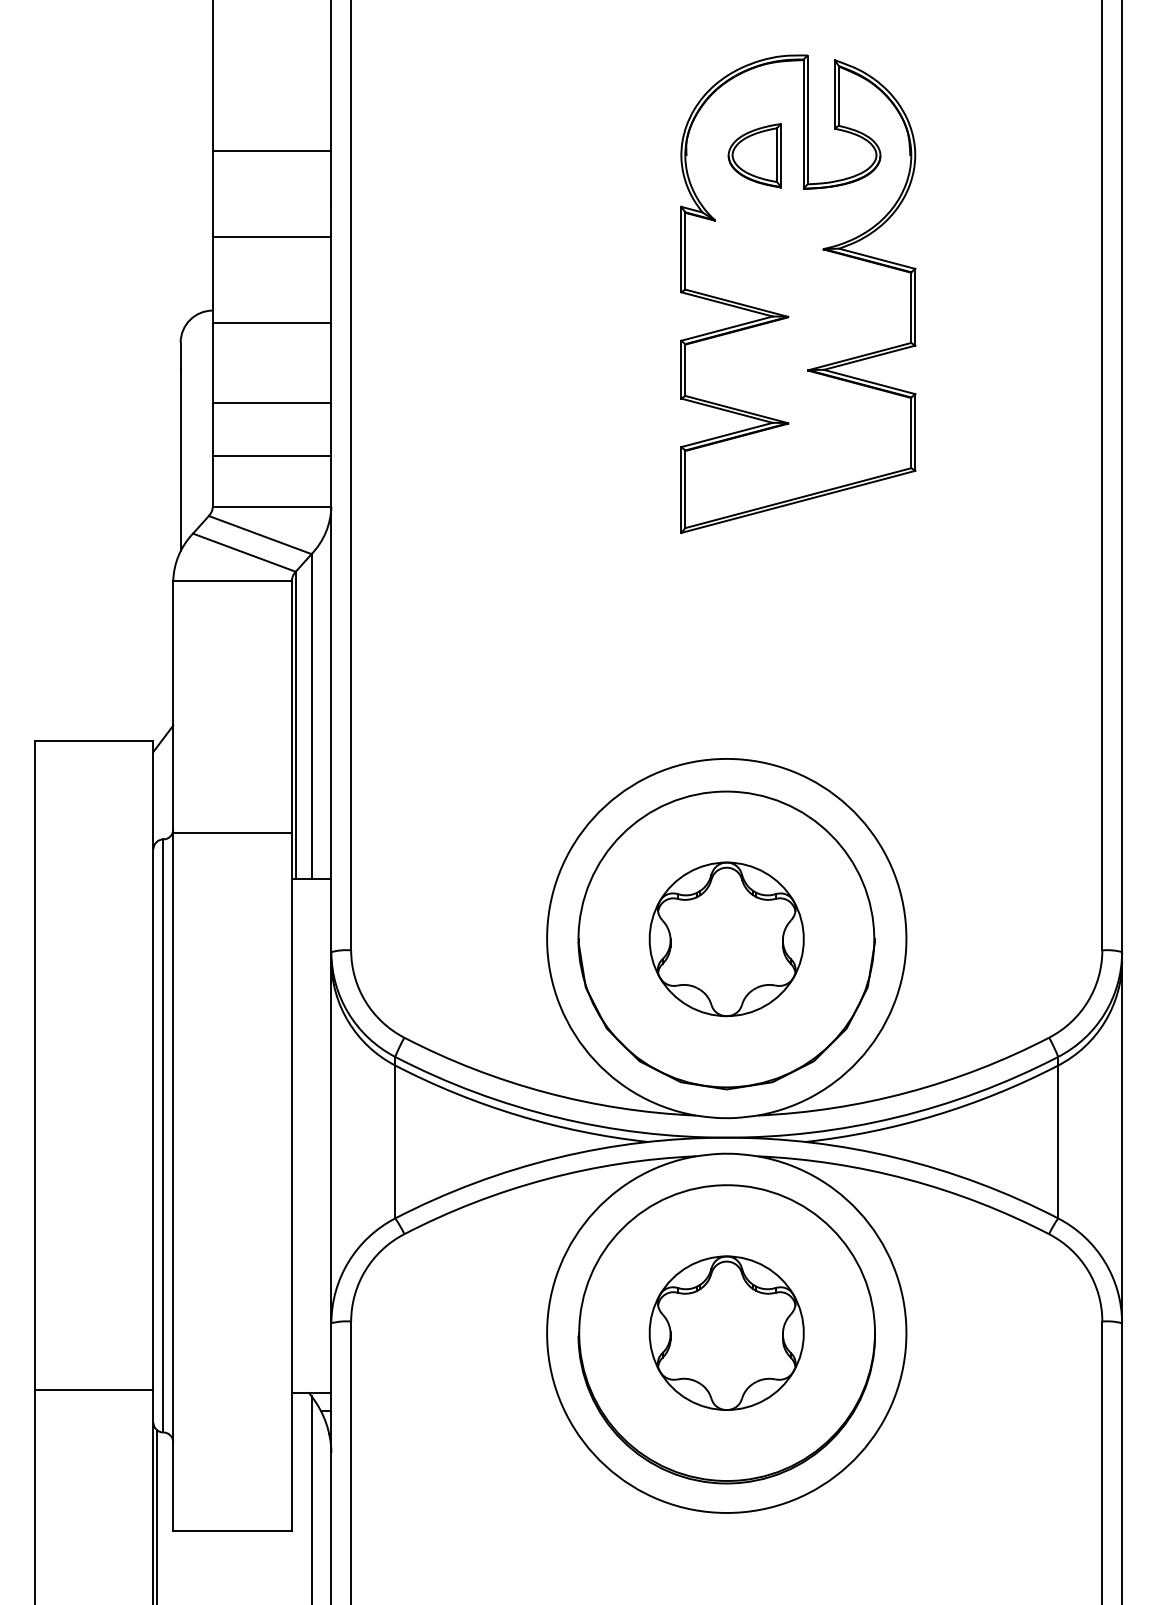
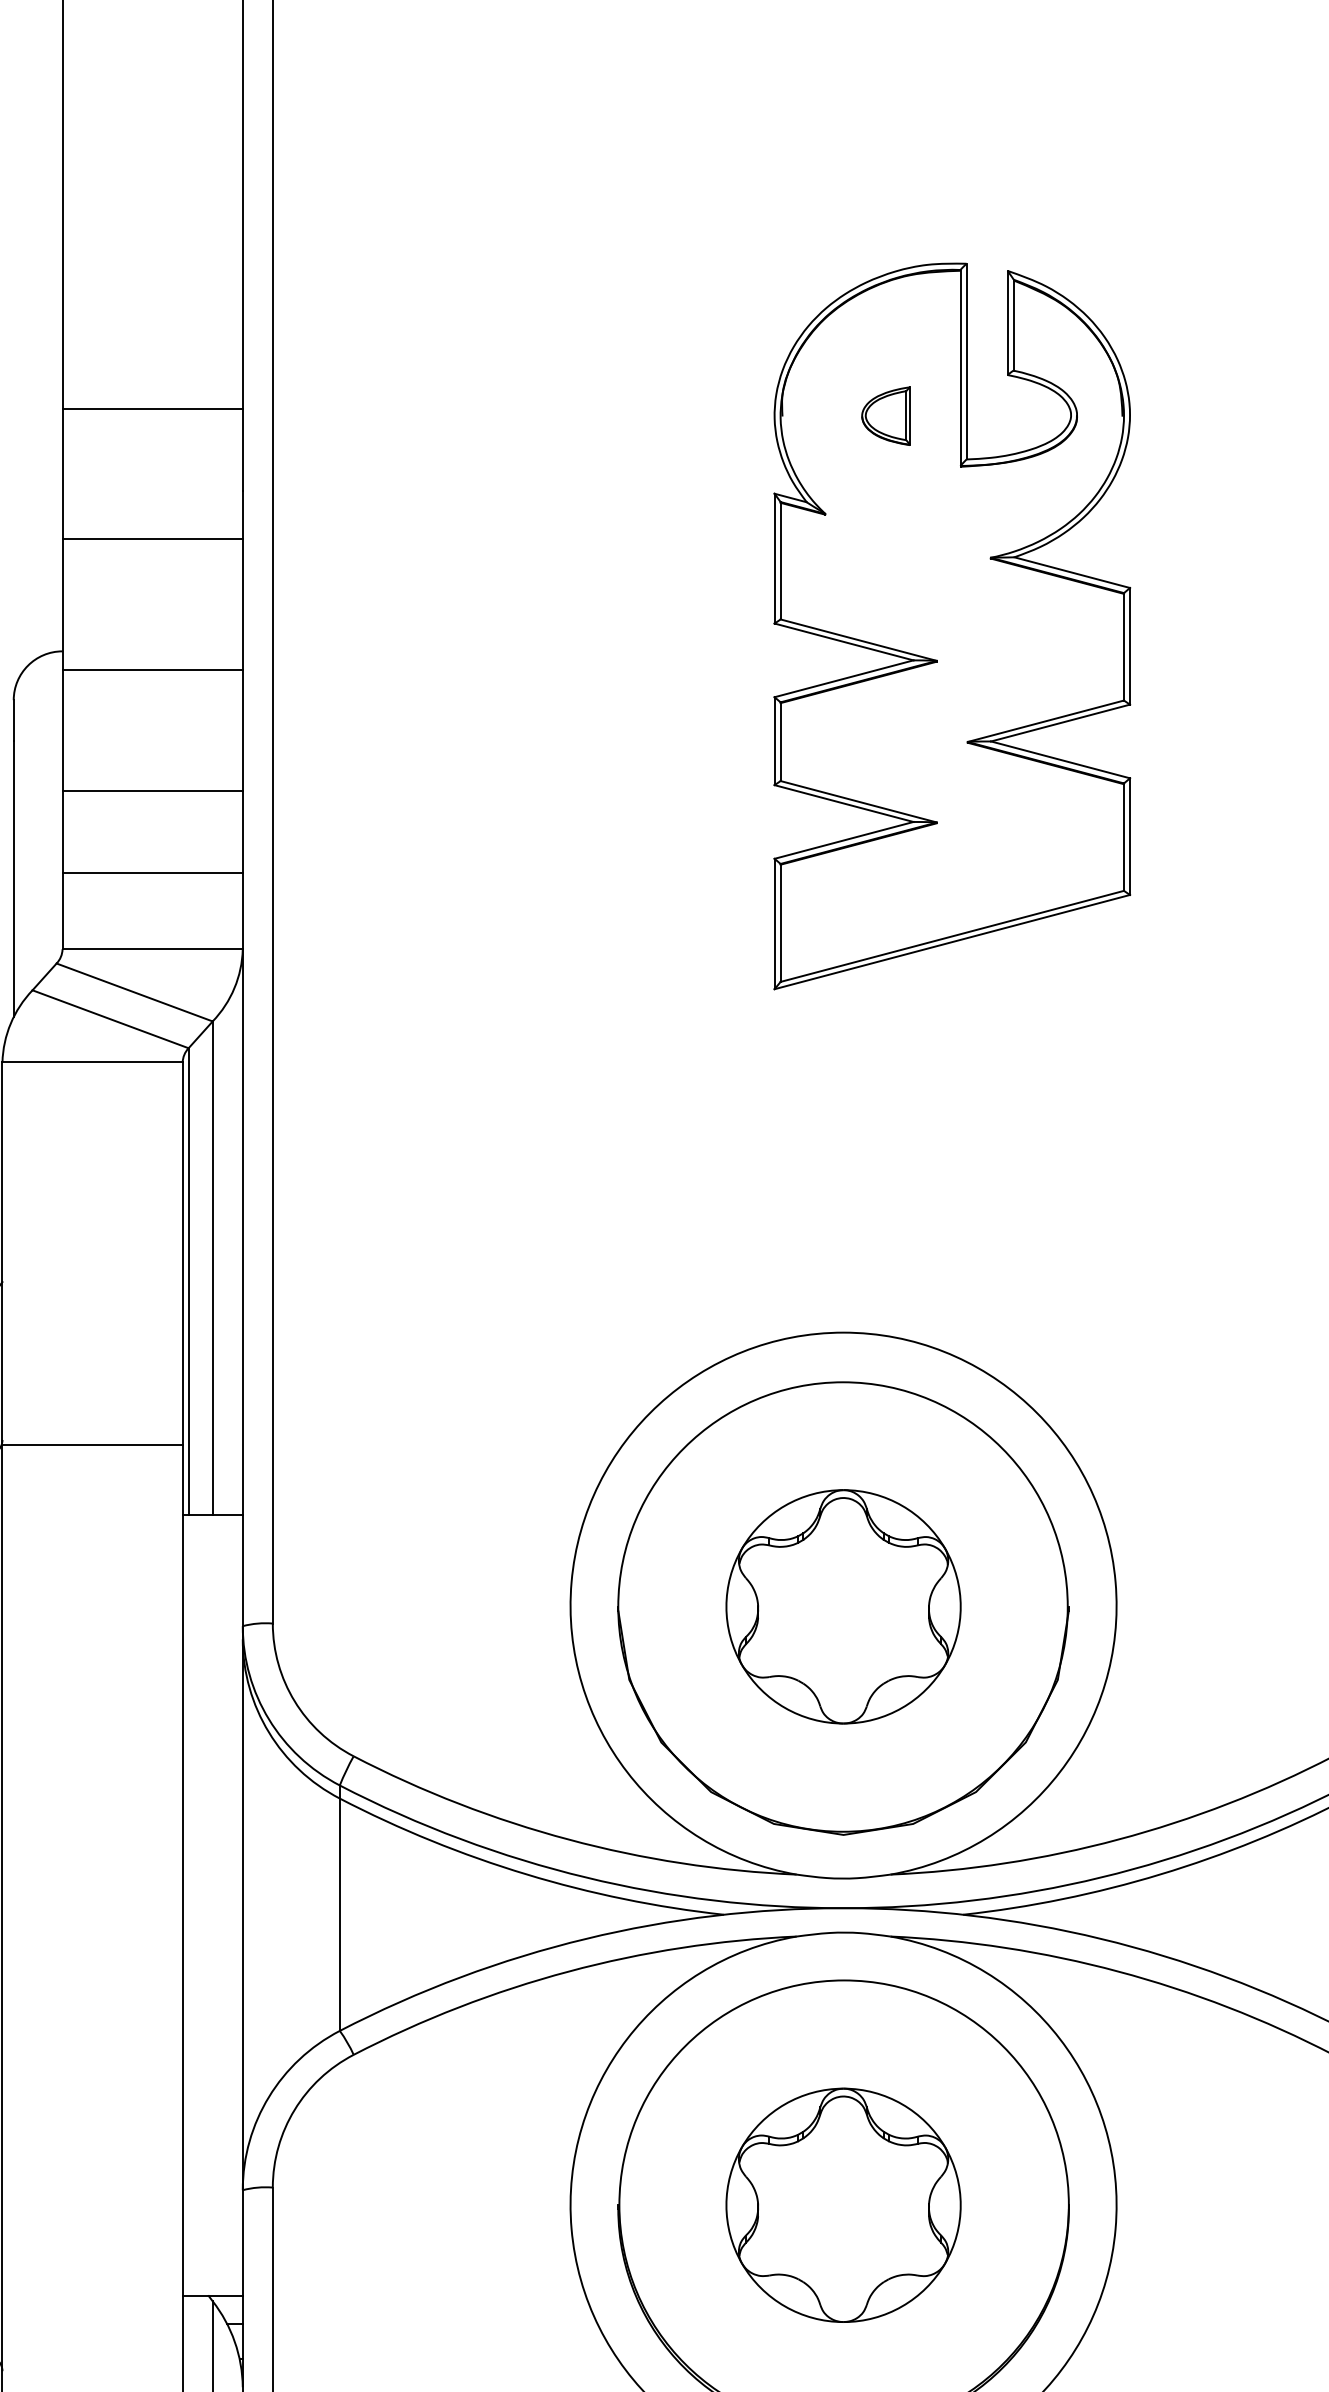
part: (754, 155) -> (885, 415), size x0.6

